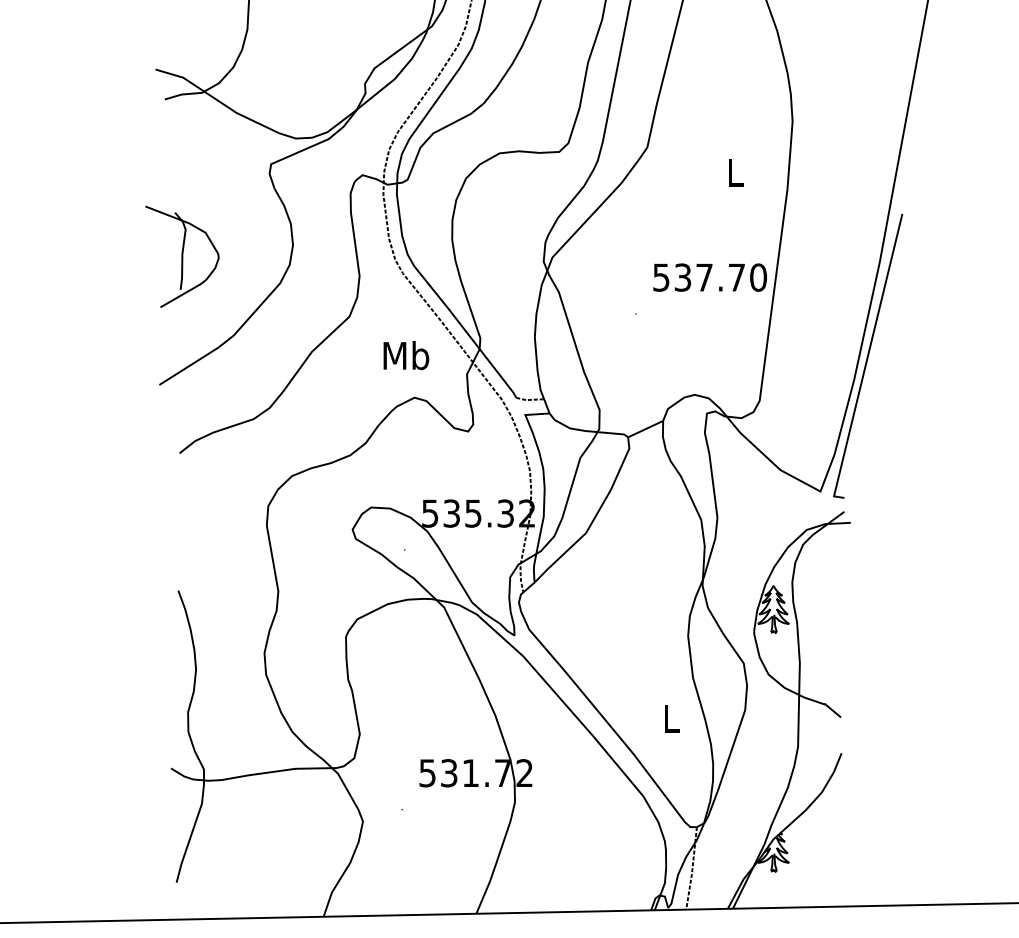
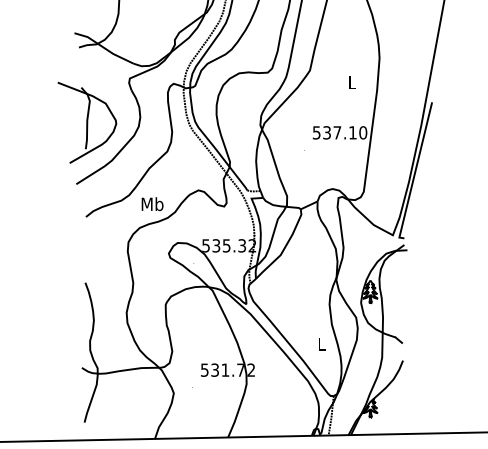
part: (182, 256) -> (87, 122), size x1.67
text: (736, 276) -> (352, 132), 537.70 -> 537.10
text: (406, 356) -> (152, 204), moved

